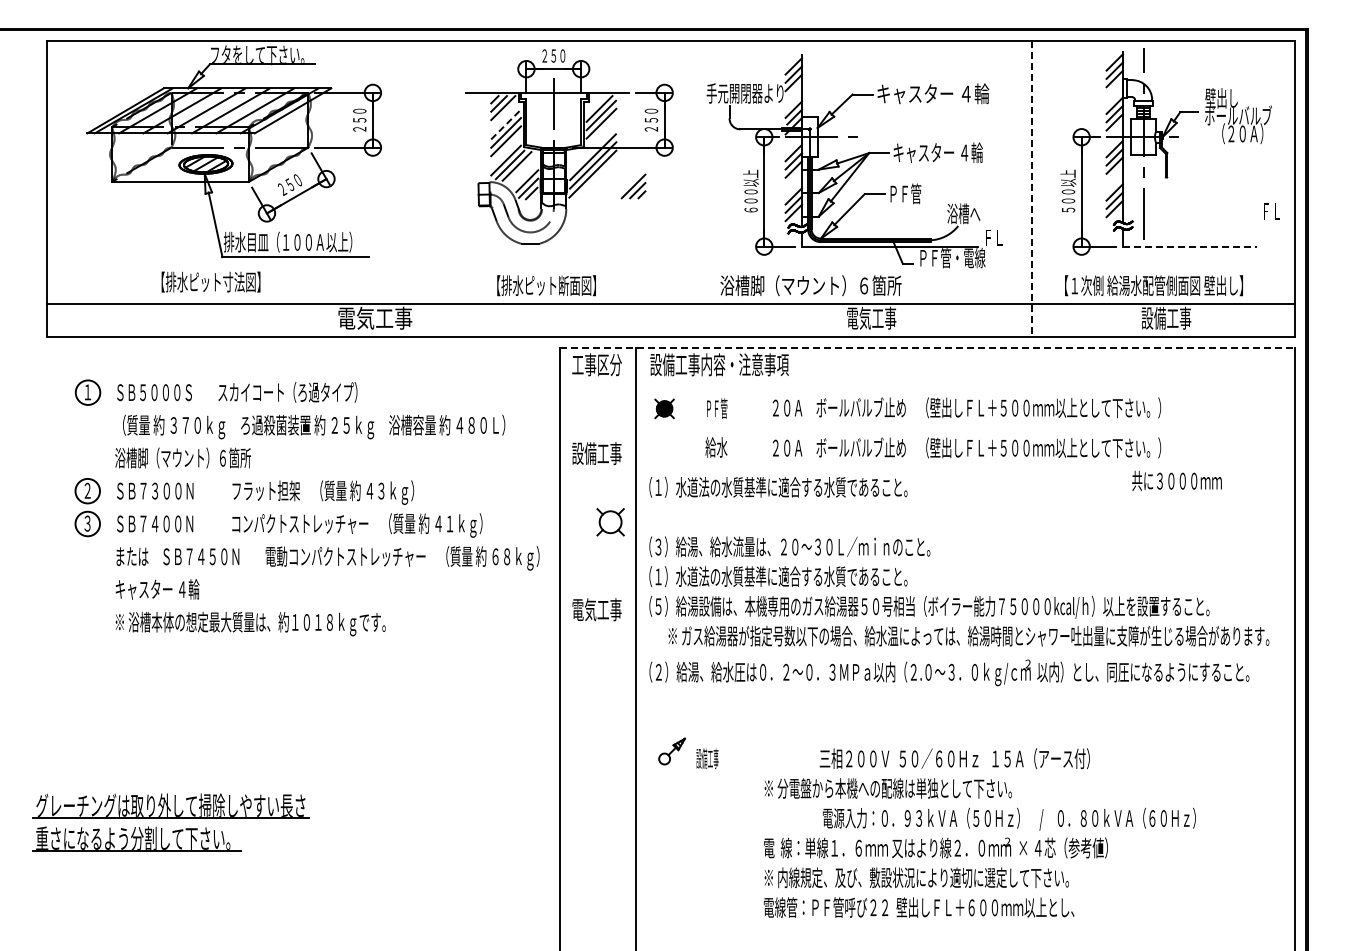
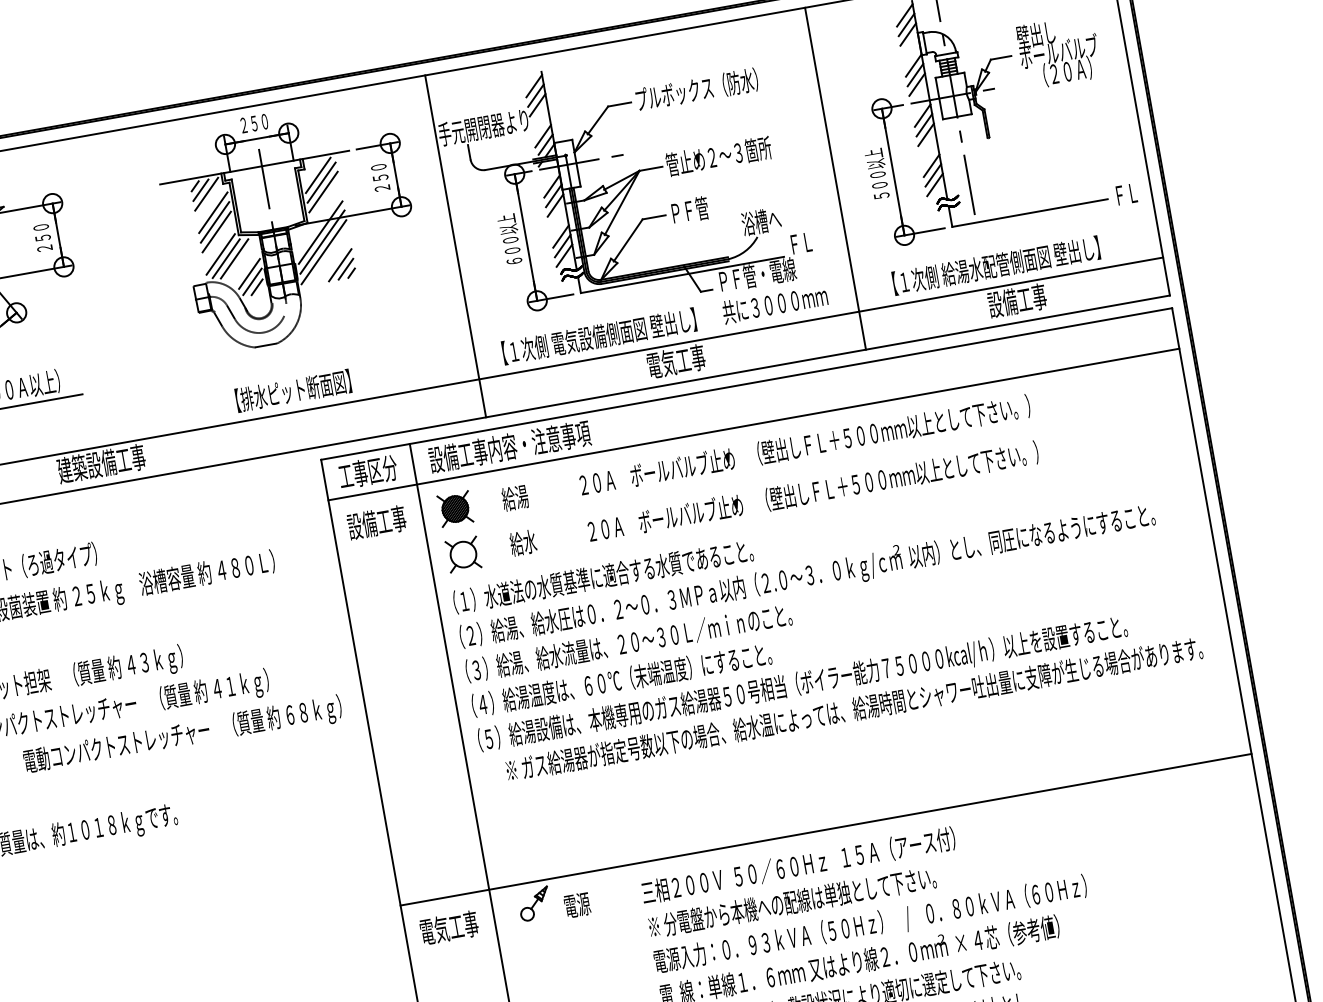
text: (933, 93) -> (701, 88), キャスター ４輪 -> プルボックス（防水）
line: (506, 124) -> (213, 212), dashed -> solid
text: (937, 152) -> (718, 156), キャスター ４輪 -> 管止め２～３箇所
part: (633, 186) -> (340, 265), moved
line: (704, 188) -> (456, 245), added
line: (1032, 188) -> (835, 178), dashed -> solid
text: (1271, 211) -> (1126, 194), moved
line: (1190, 246) -> (1030, 212), dashed -> solid
text: (810, 285) -> (598, 336), 浴槽脚（マウント）６箇所 -> 【１次側 電気設備側面図 壁出し】
text: (374, 317) -> (100, 463), 電気工事 -> 建築設備工事
line: (927, 347) -> (746, 383), dashed -> solid
line: (926, 382) -> (752, 424), added
part: (664, 408) -> (455, 508), size x1.43
text: (716, 408) -> (515, 497), ＰＦ管 -> 給湯
text: (596, 453) -> (376, 522), moved
text: (1176, 480) -> (774, 303), moved
part: (610, 522) -> (463, 554), moved
text: (761, 576) -> (602, 683), （１）水道法の水質基準に適合する水質であること。 -> （４）給湯温度は、６０℃（末端温度）にすること。
text: (596, 609) -> (448, 927), moved
text: (949, 672) -> (807, 576), moved
line: (926, 732) -> (825, 829), added
text: (707, 758) -> (577, 904), 設備工事 -> 電源
text: (954, 758) -> (798, 865), moved
text: (1009, 818) -> (870, 924), moved

